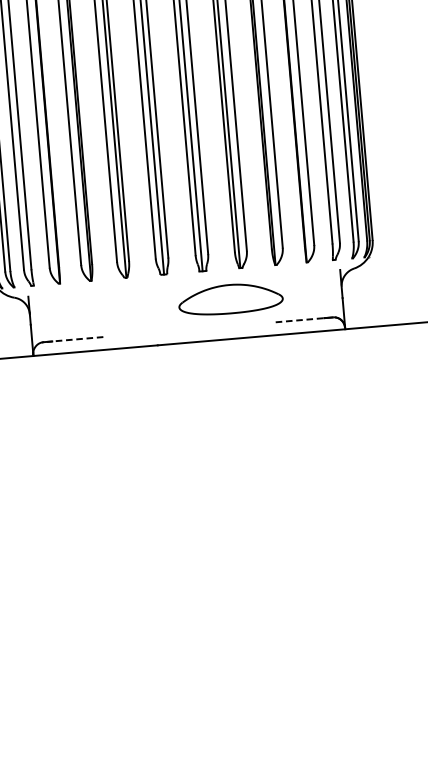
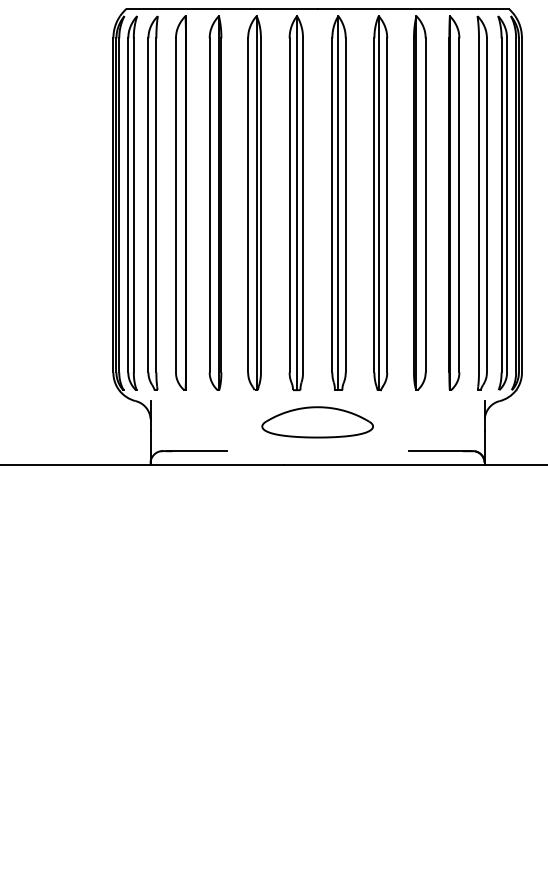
part: (230, 299) -> (317, 422), moved
line: (298, 320) -> (435, 451), dashed -> solid
line: (77, 339) -> (199, 451), dashed -> solid

